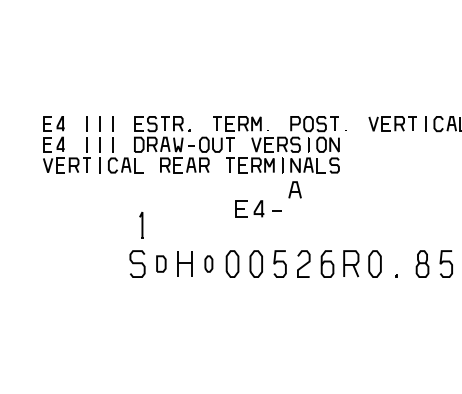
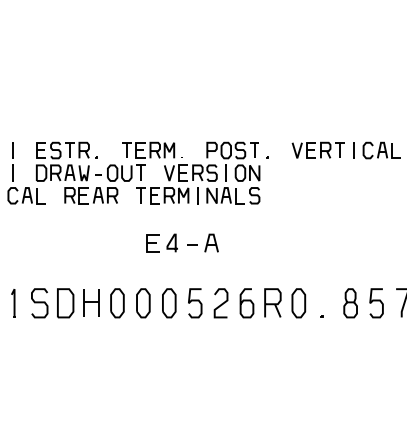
part: (294, 189) -> (210, 242), moved
line: (141, 224) -> (13, 302), moved
part: (161, 263) -> (65, 302), size x1.67
part: (208, 263) -> (117, 302), size x1.67

